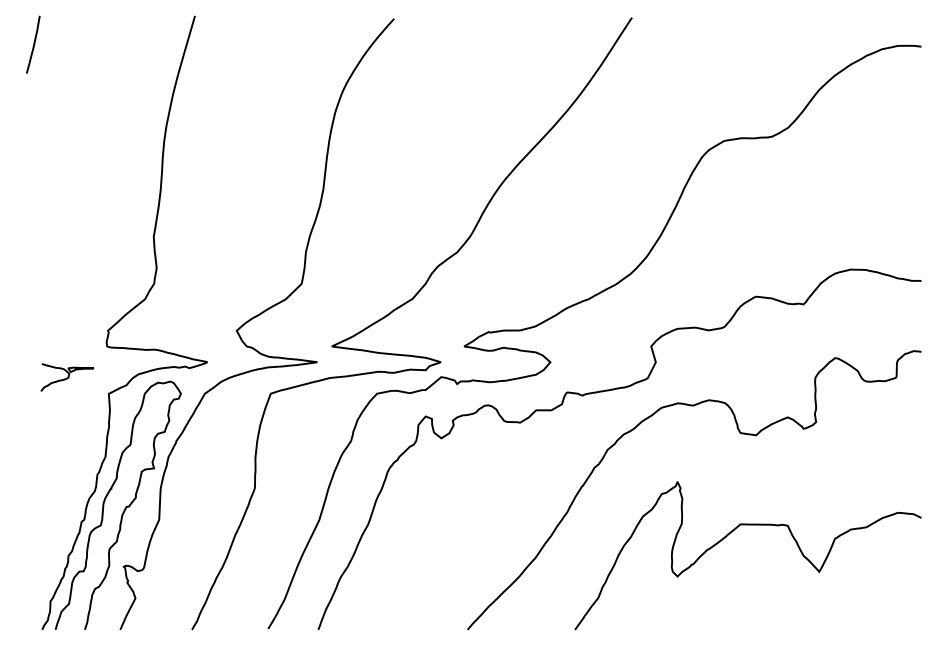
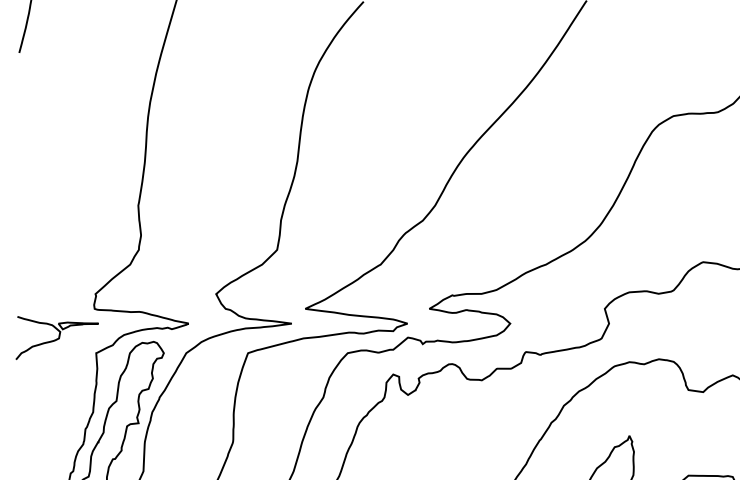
part: (67, 377) -> (57, 337), size x1.67

